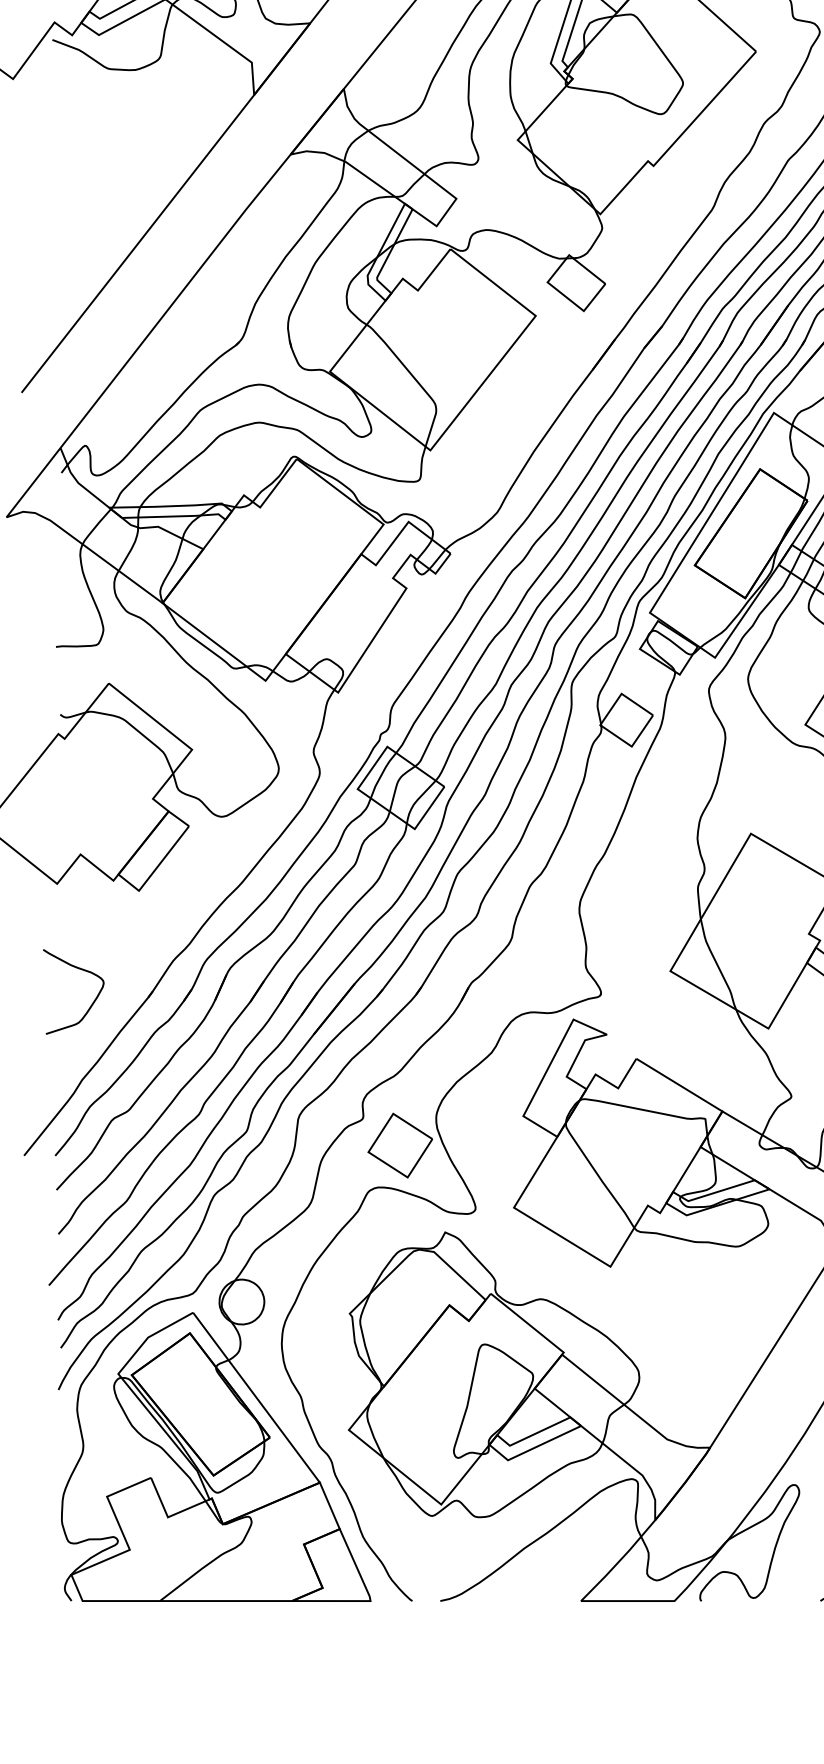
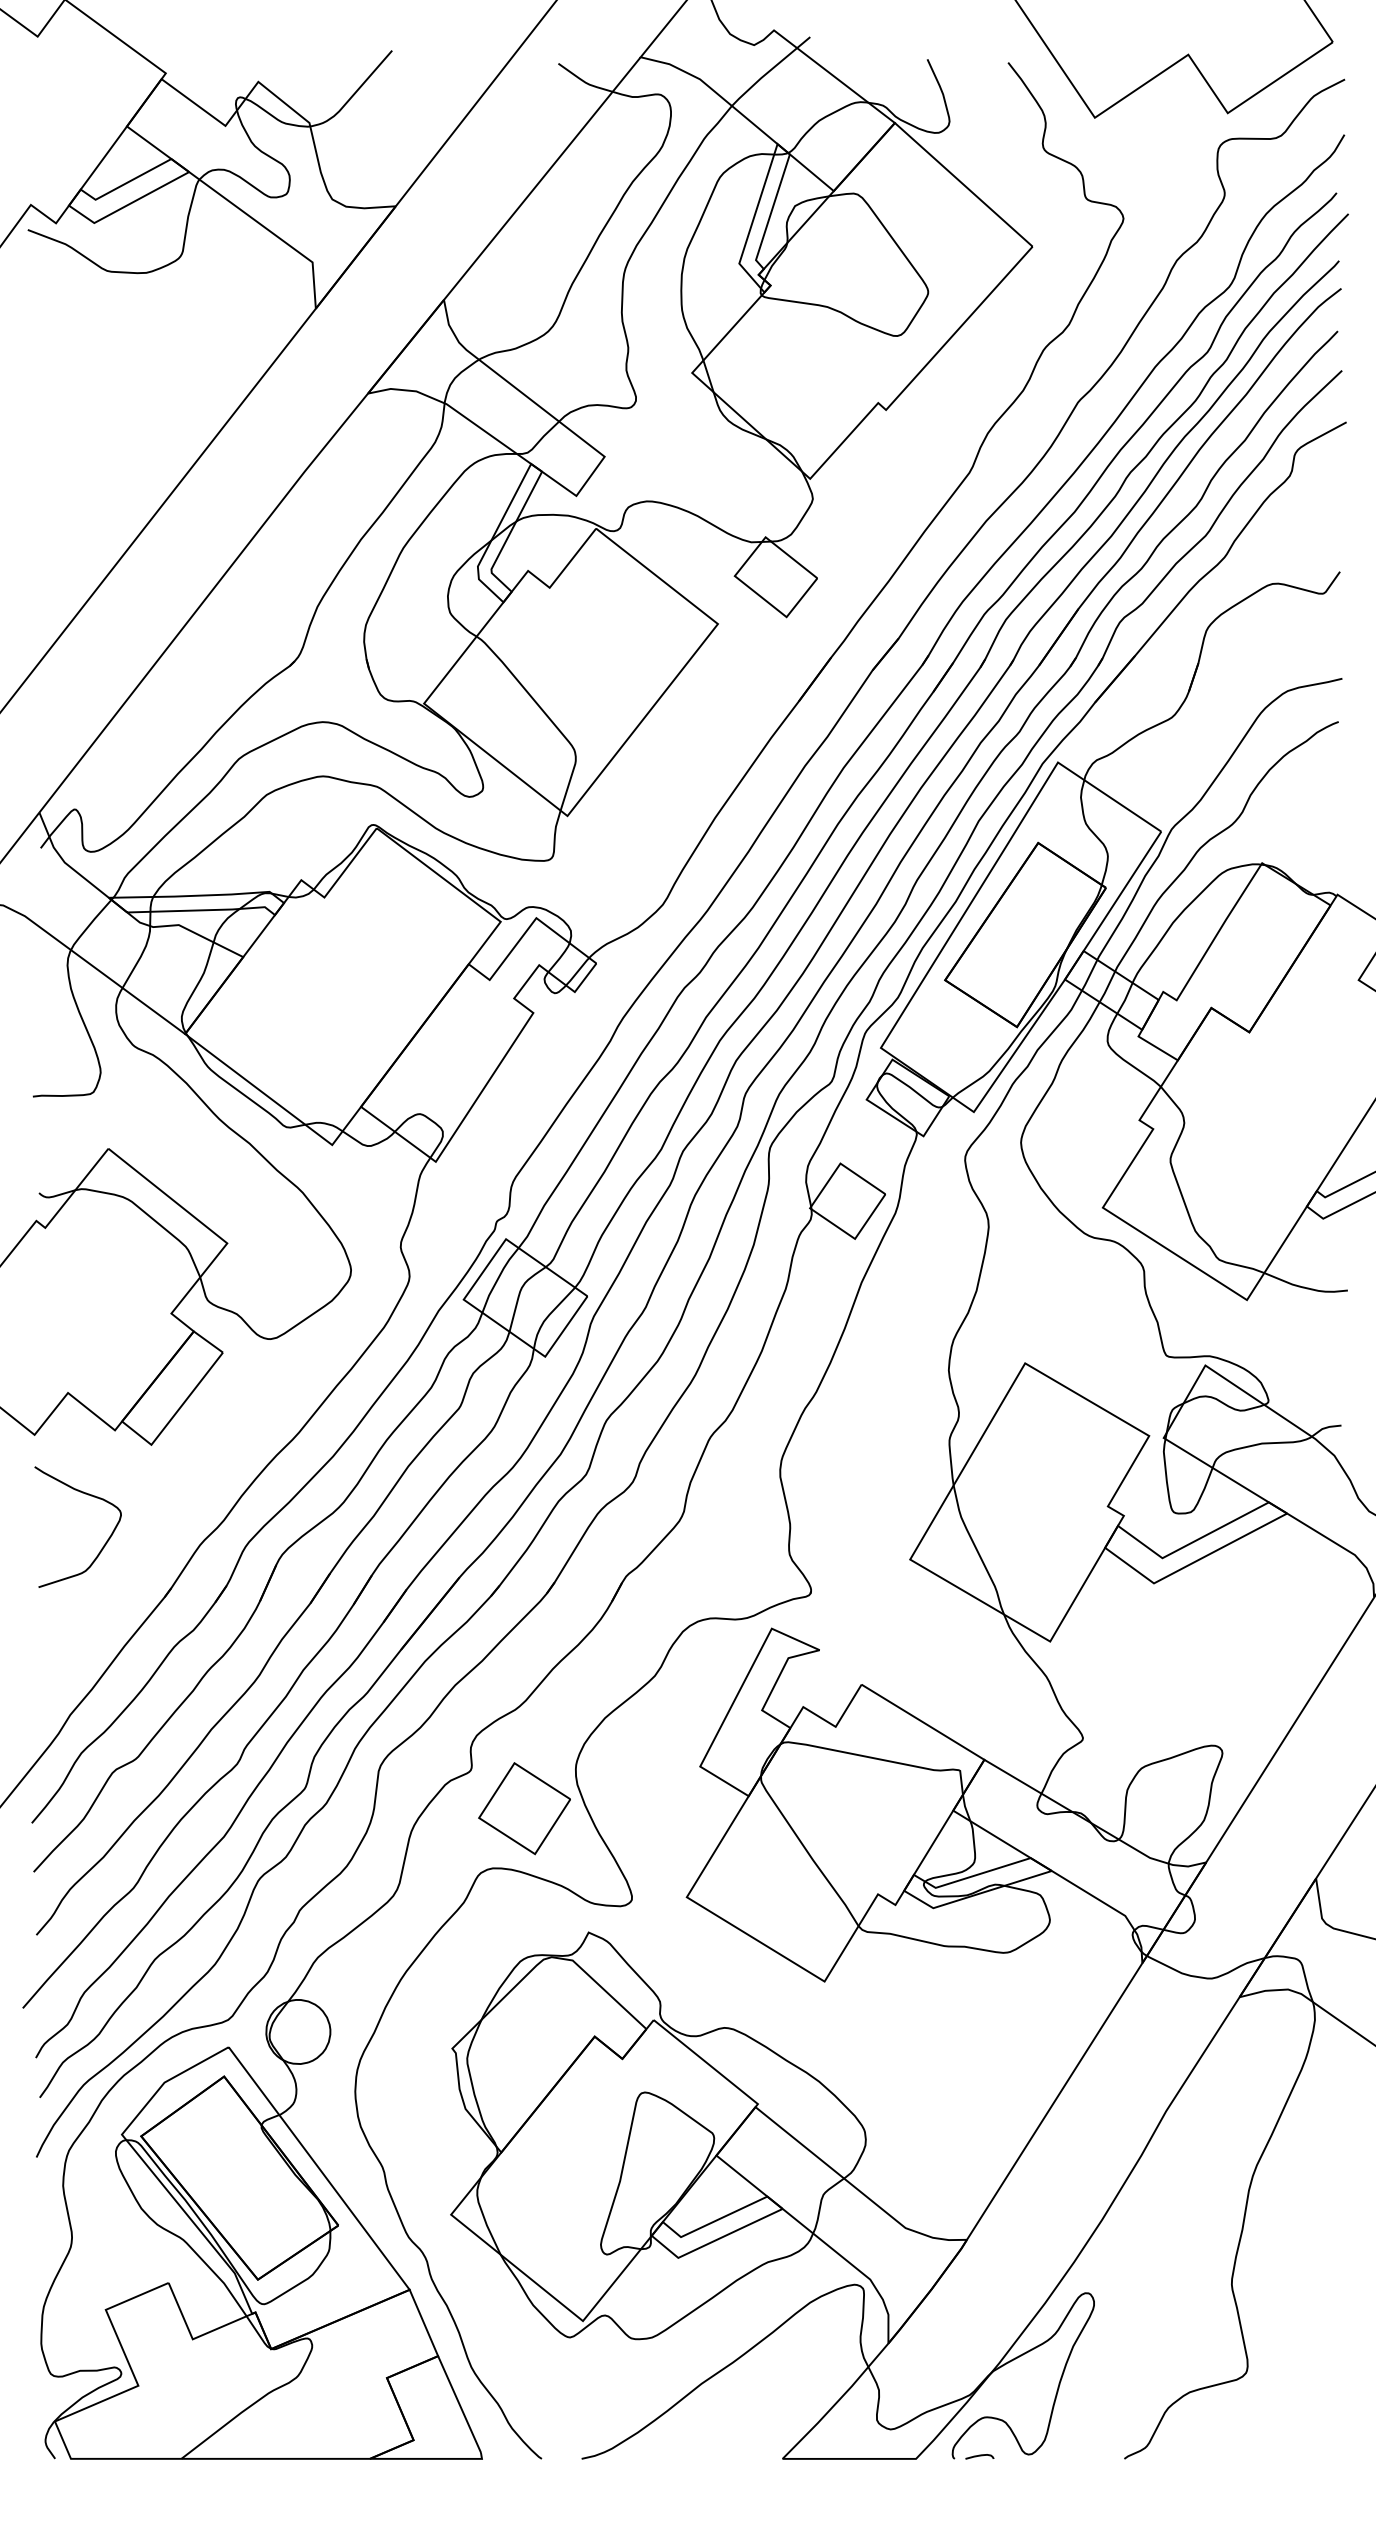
curve: (93, 1001) -> (106, 1540), moved
curve: (718, 1599) -> (979, 2456), added

